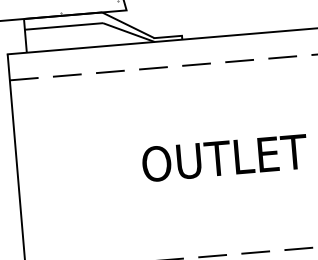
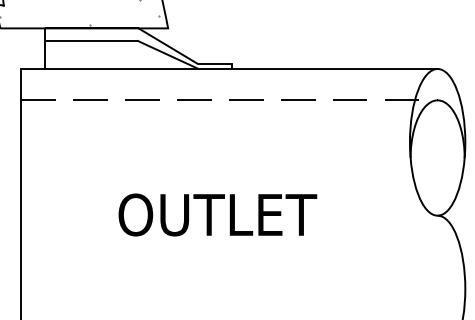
text: (224, 157) -> (217, 214), moved

